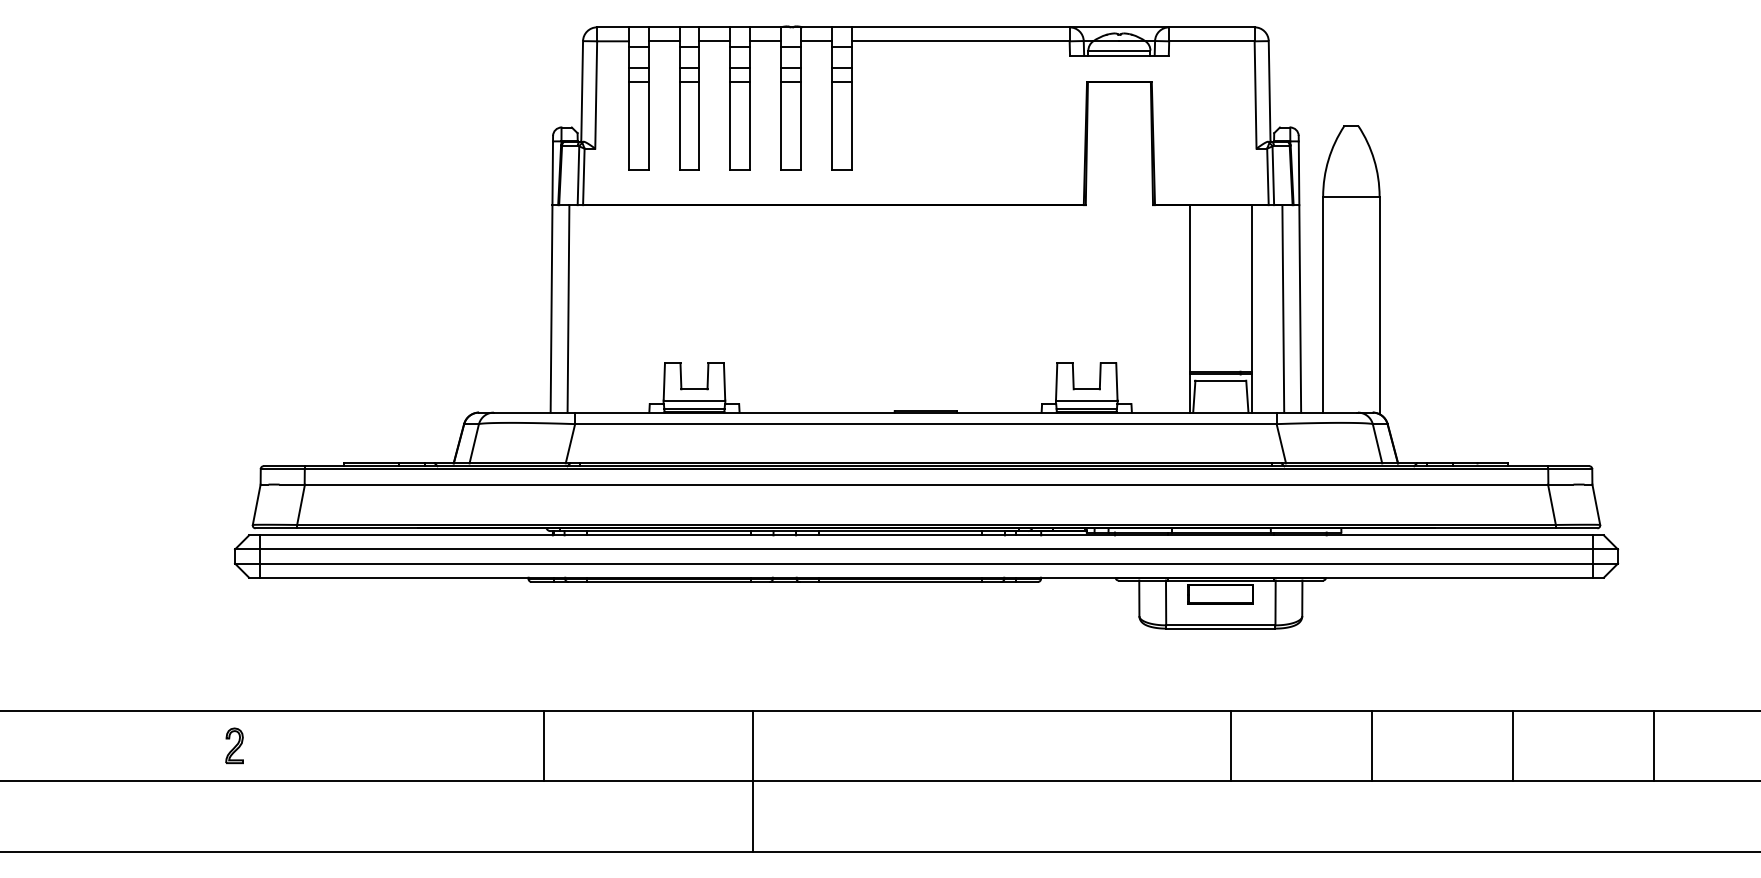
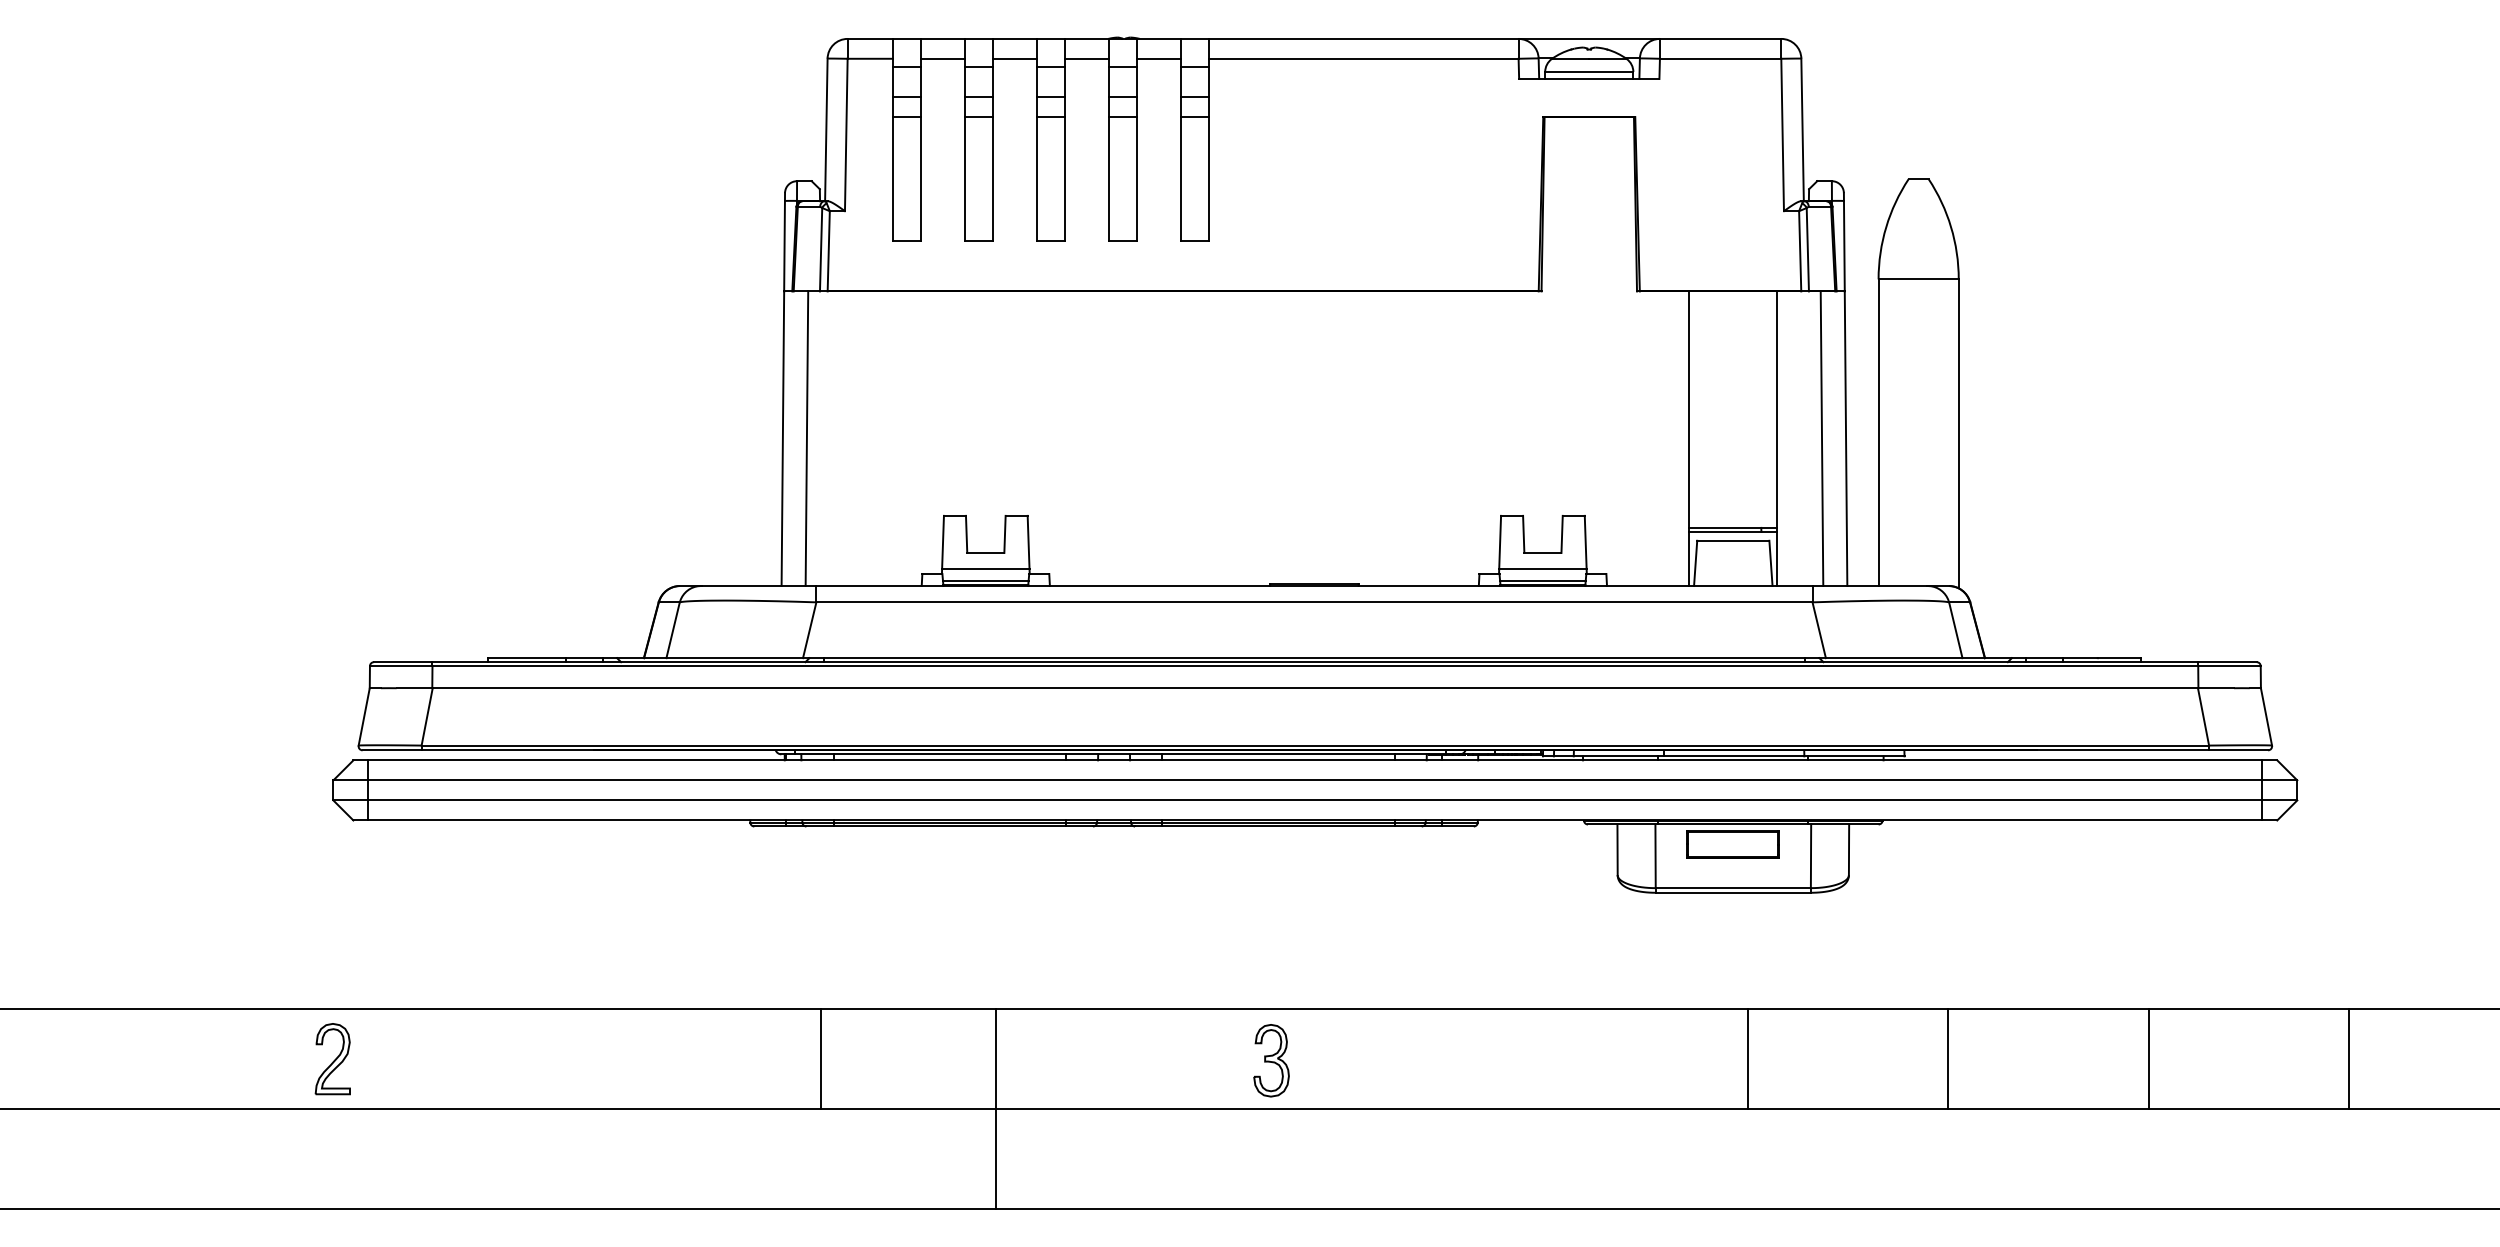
part: (234, 746) -> (332, 1059), size x1.43
line: (543, 746) -> (820, 1059), moved
part: (895, 746) -> (1271, 1060), added
line: (753, 781) -> (996, 1109), moved

